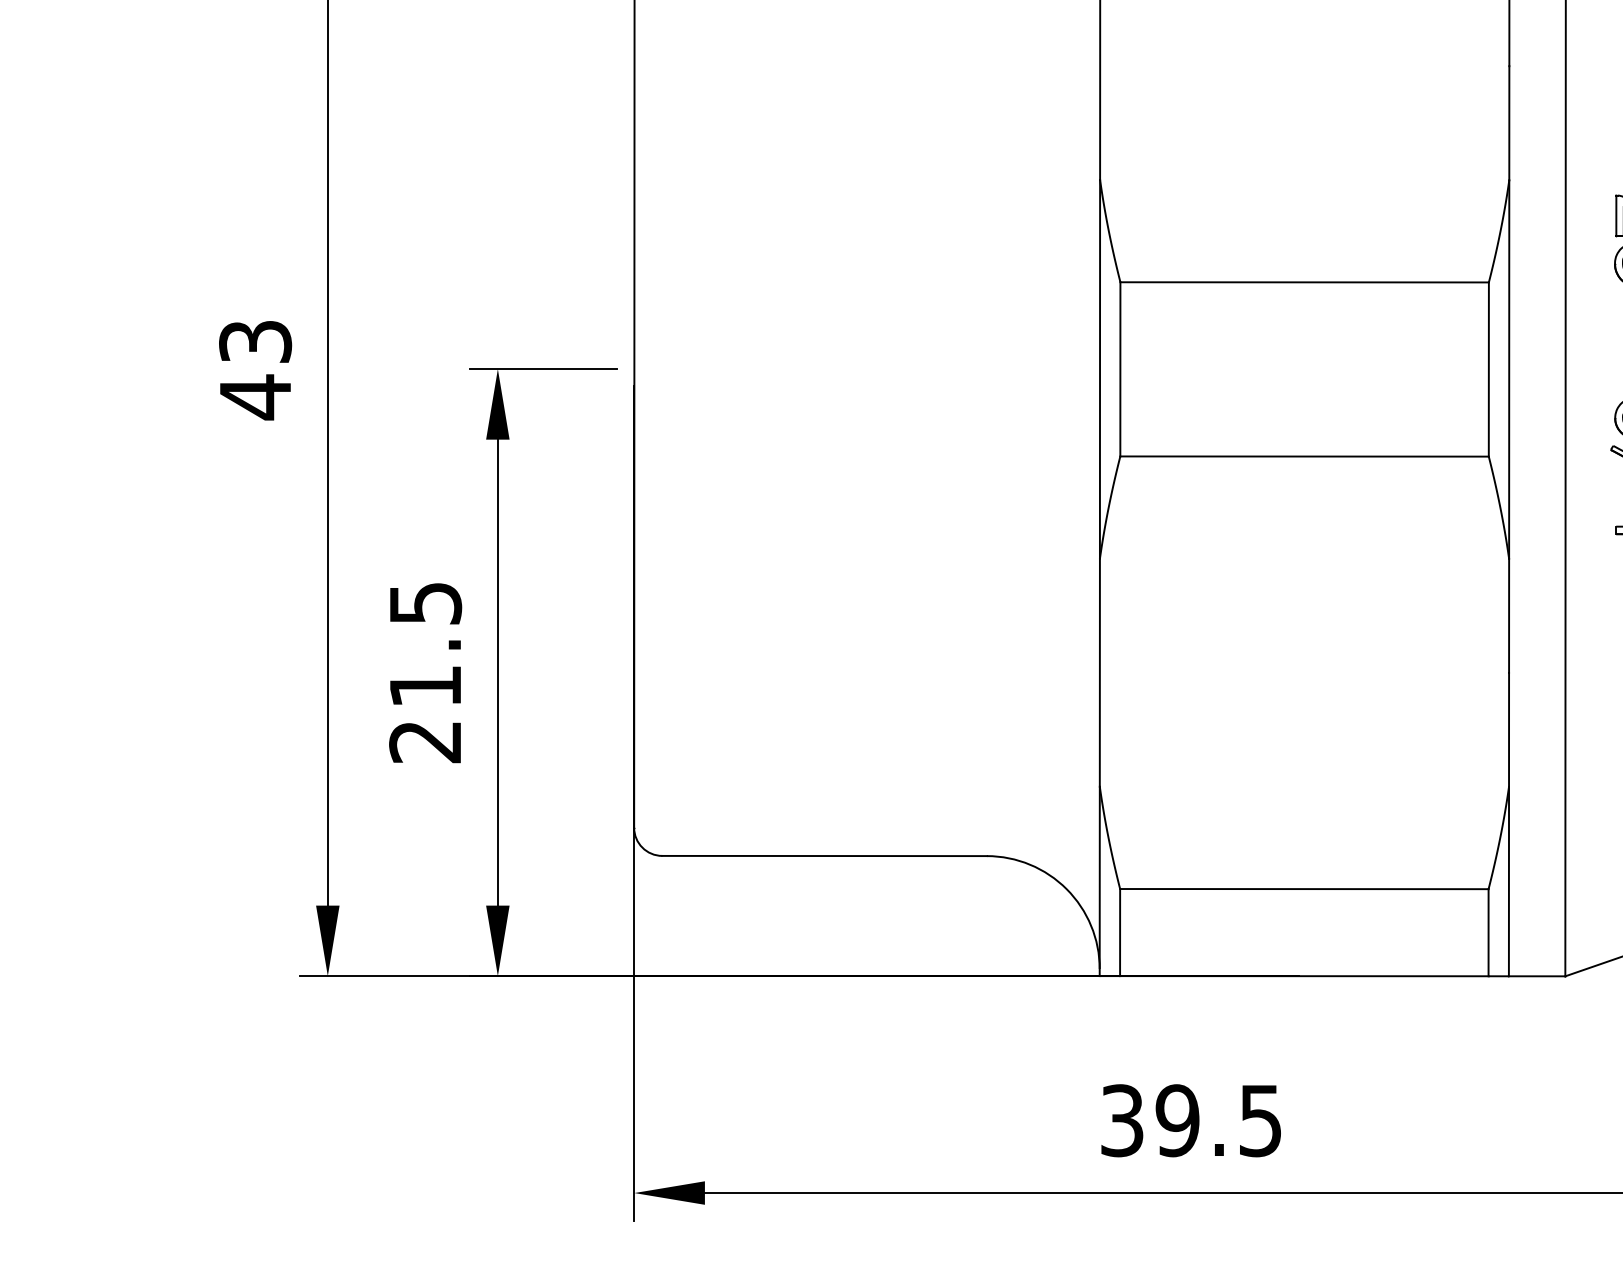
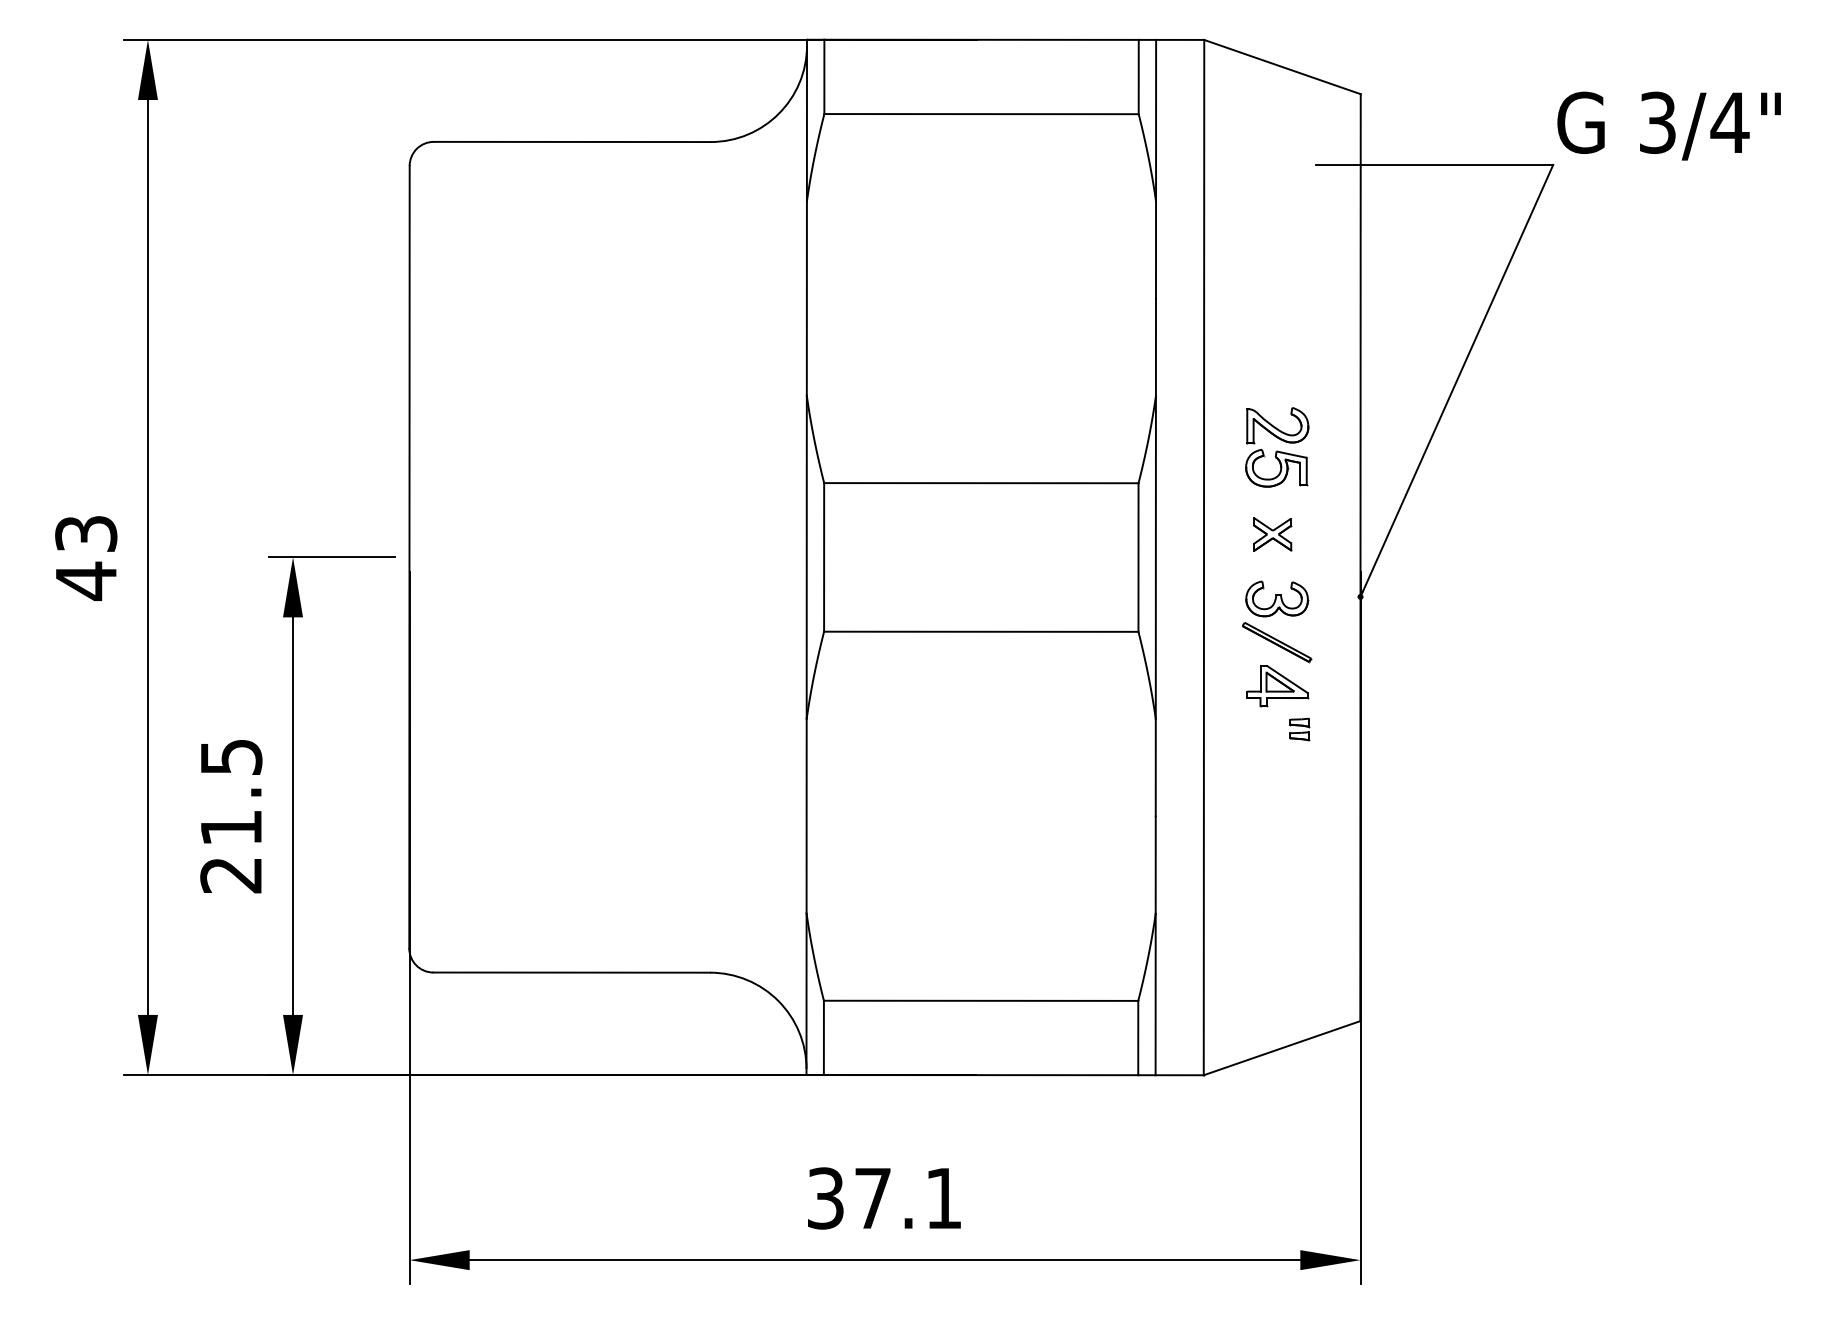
text: (1218, 1120) -> (907, 1198), 39.5 -> 37.1

